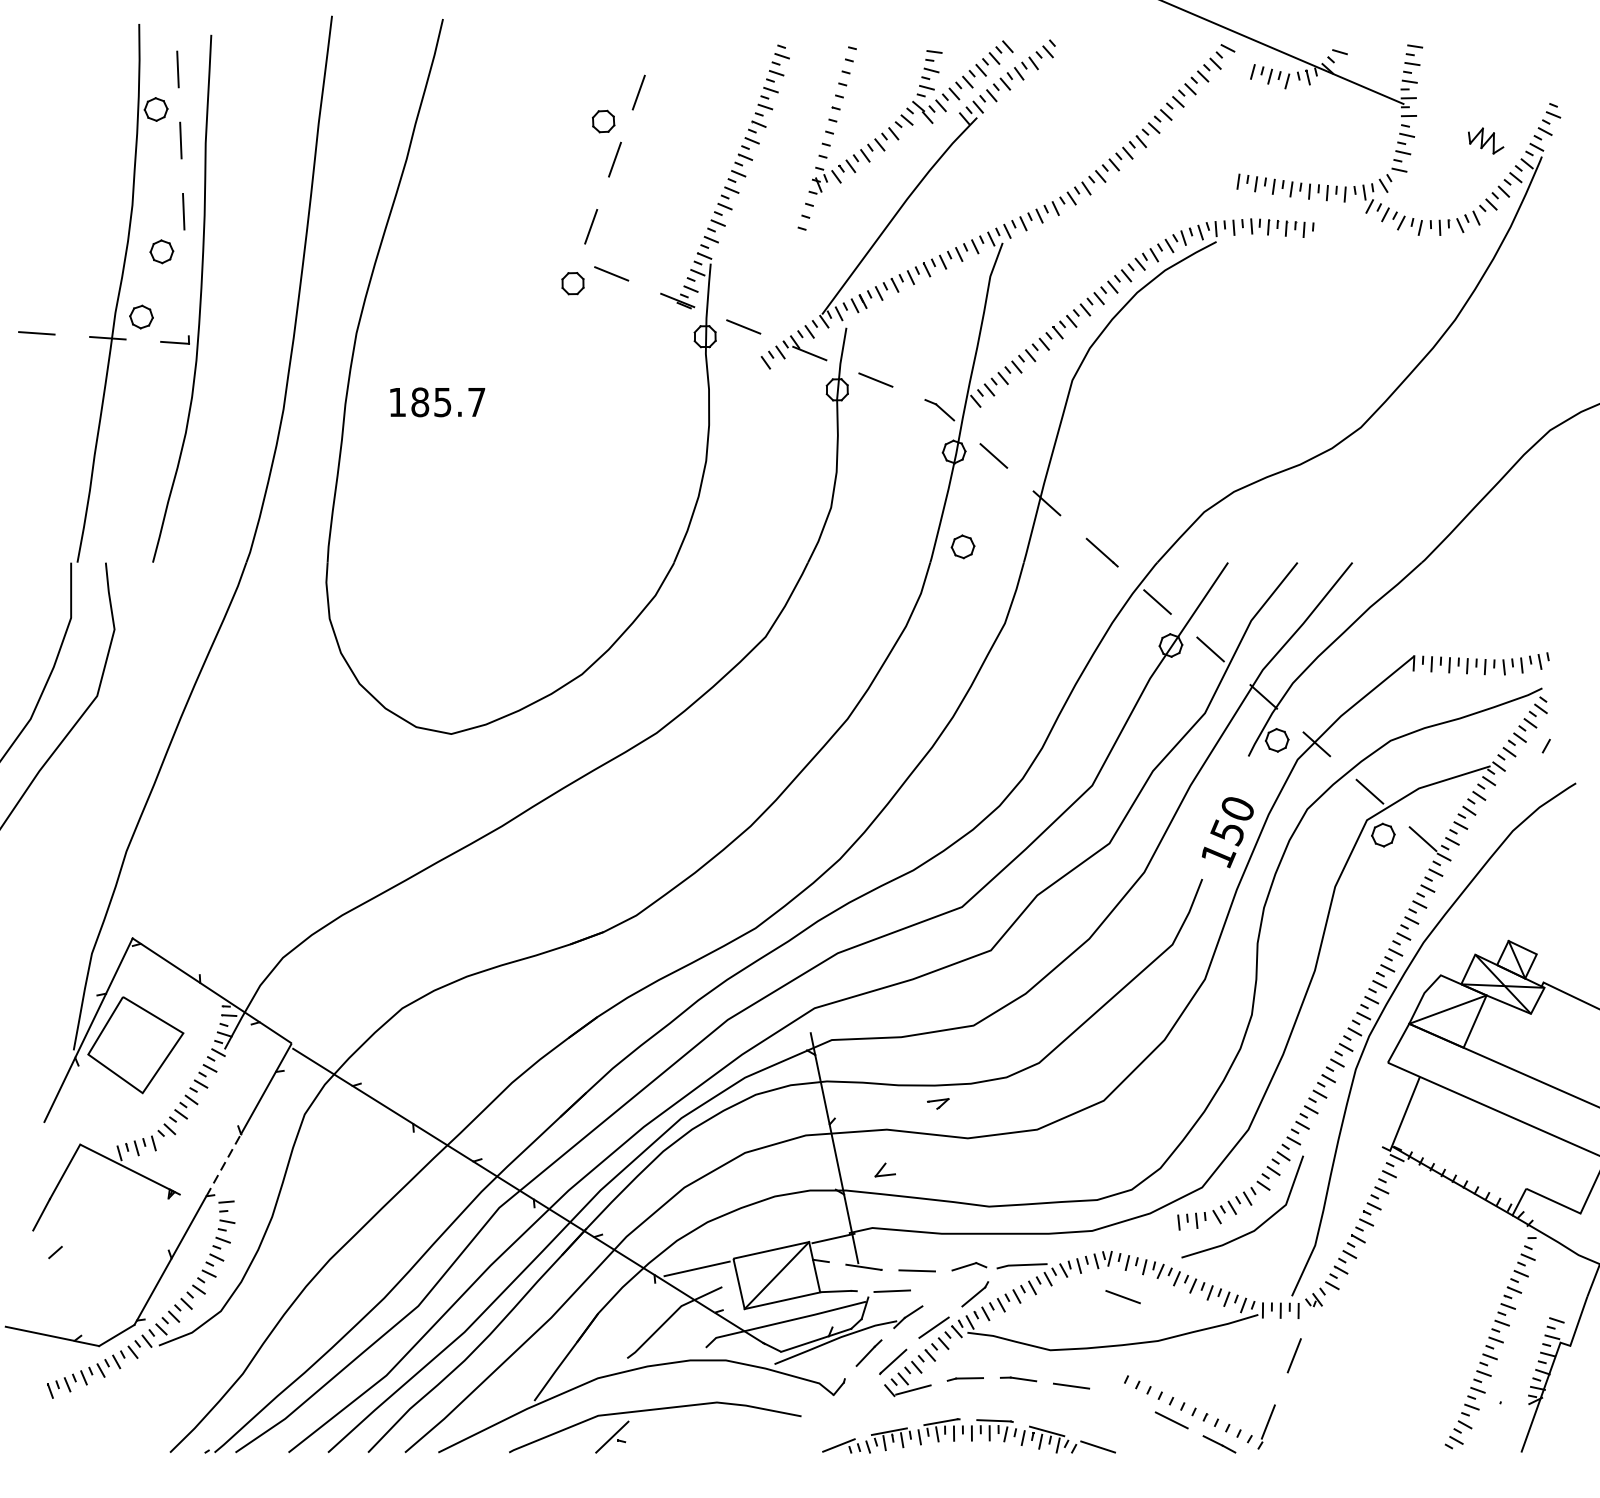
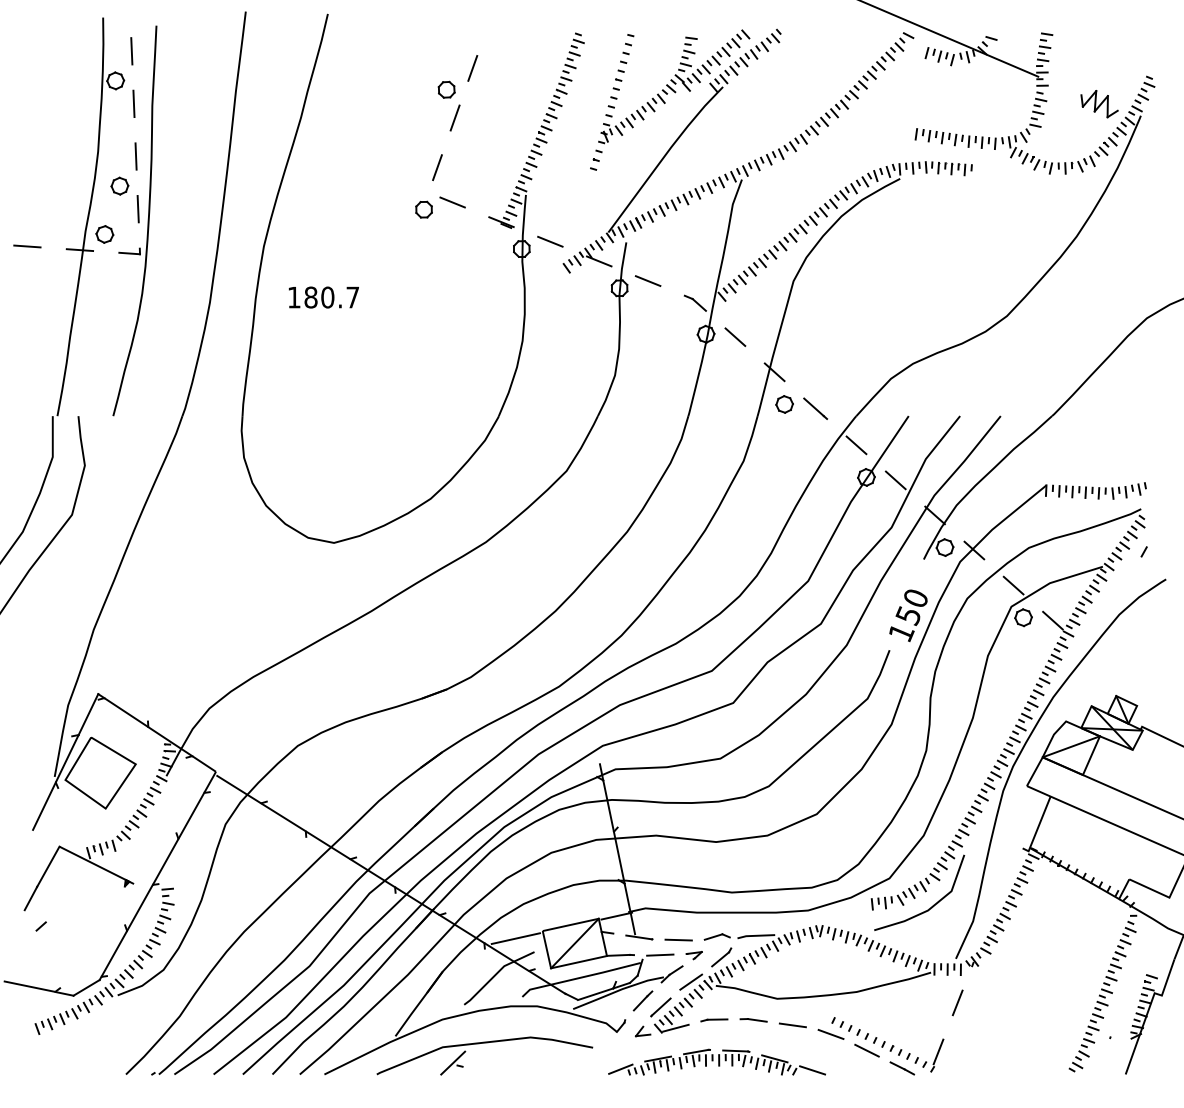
part: (1485, 141) -> (1099, 104), size x1.43
line: (185, 281) -> (137, 208), added
text: (442, 402) -> (327, 297), 185.7 -> 180.7
part: (962, 546) -> (784, 404), moved
part: (937, 1103) -> (693, 955), moved
line: (223, 1165) -> (165, 862), dashed -> solid
part: (884, 1170) -> (642, 1031), moved
line: (1122, 1297) -> (830, 1034), moved

